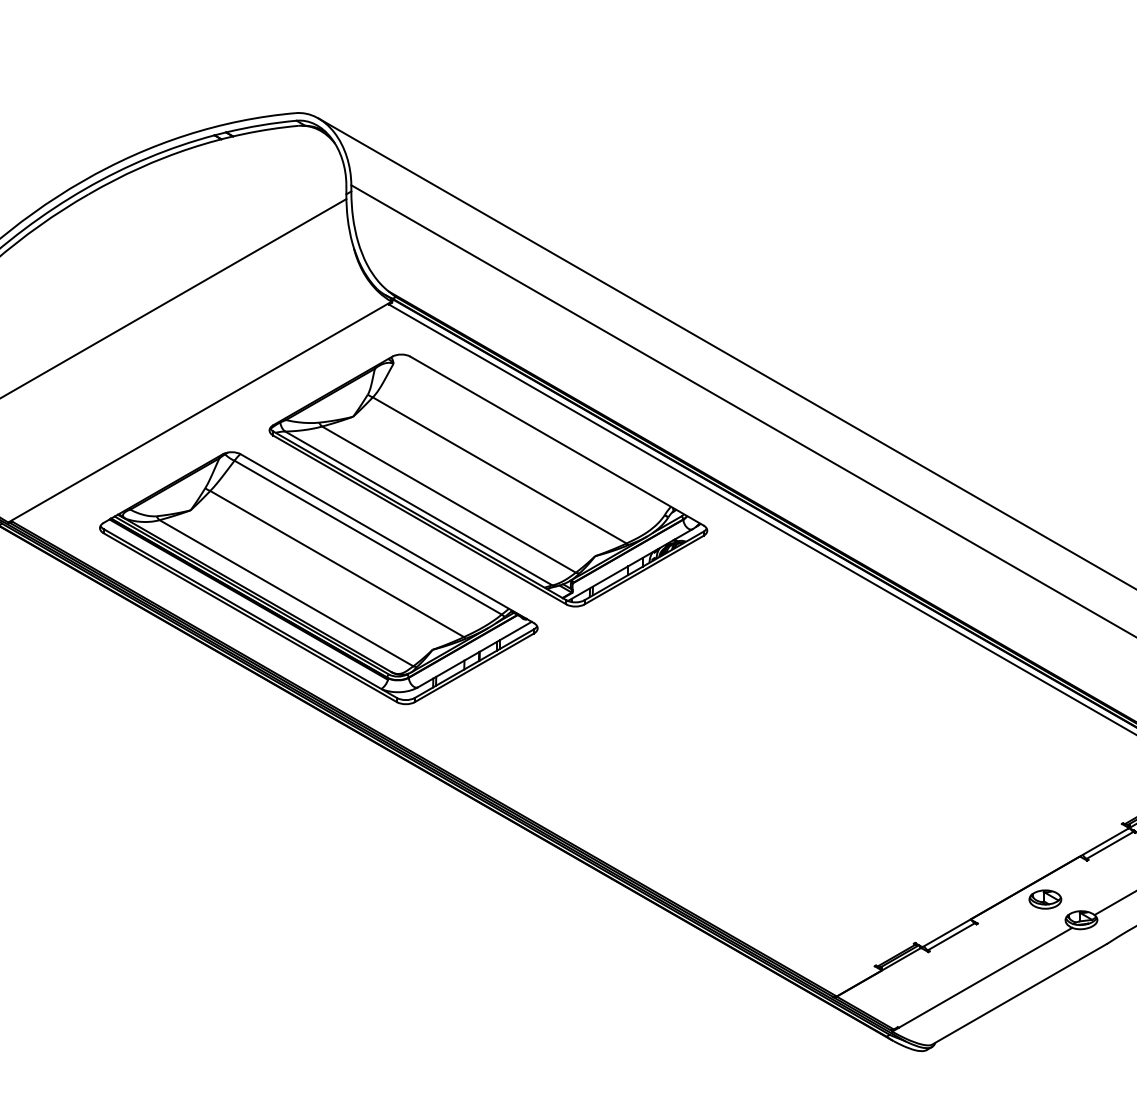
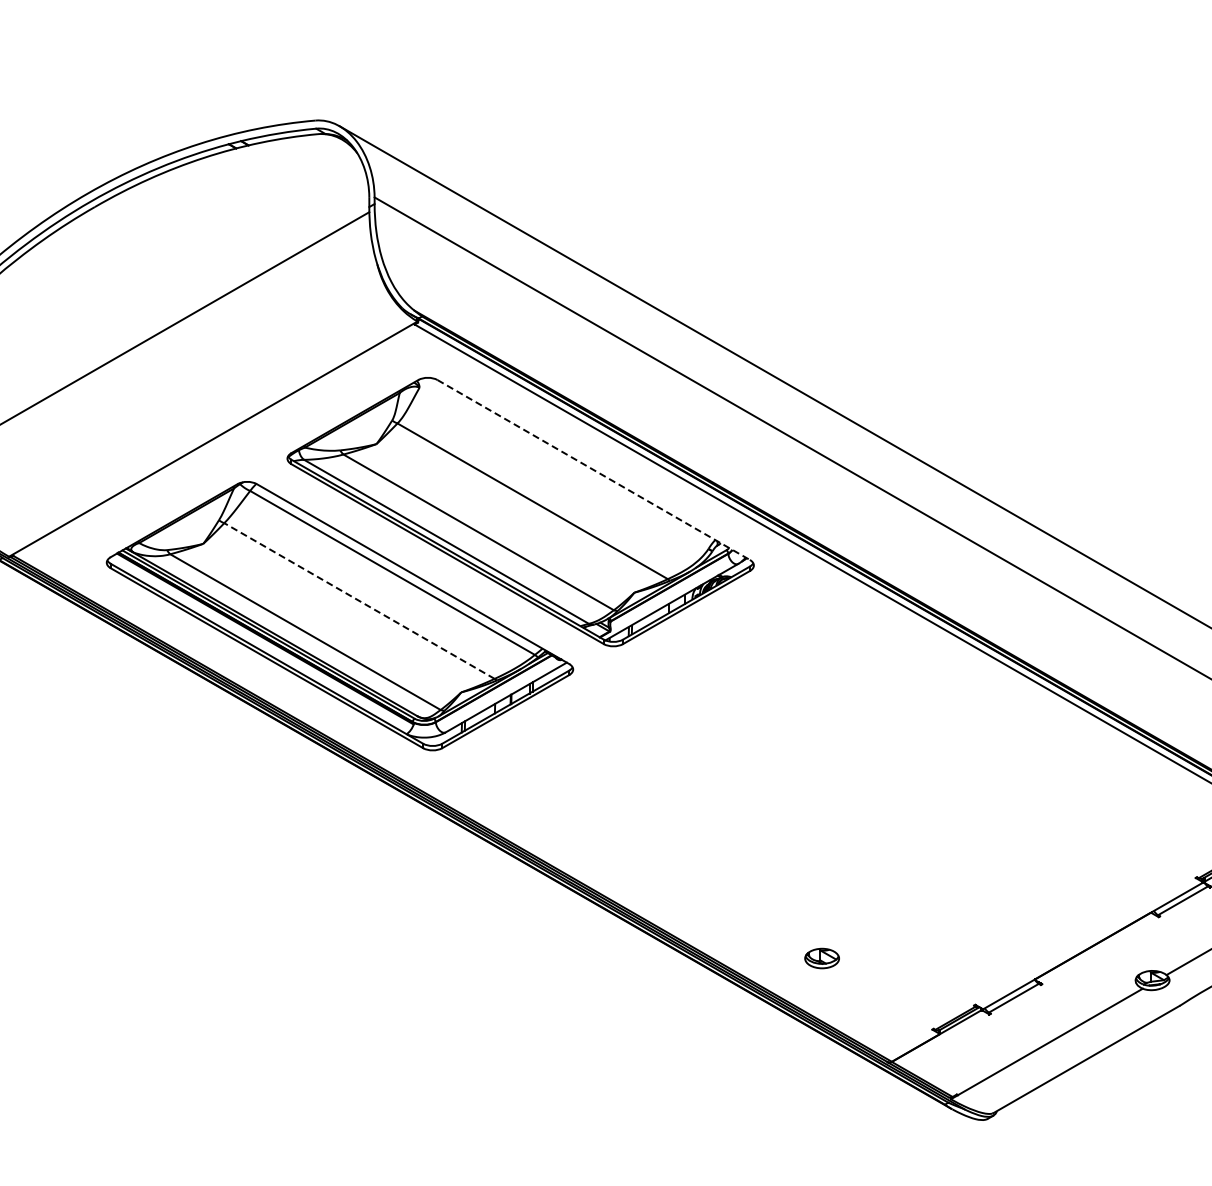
line: (557, 441) -> (594, 470), solid -> dashed
line: (337, 563) -> (359, 600), solid -> dashed
part: (1044, 899) -> (821, 958), moved

